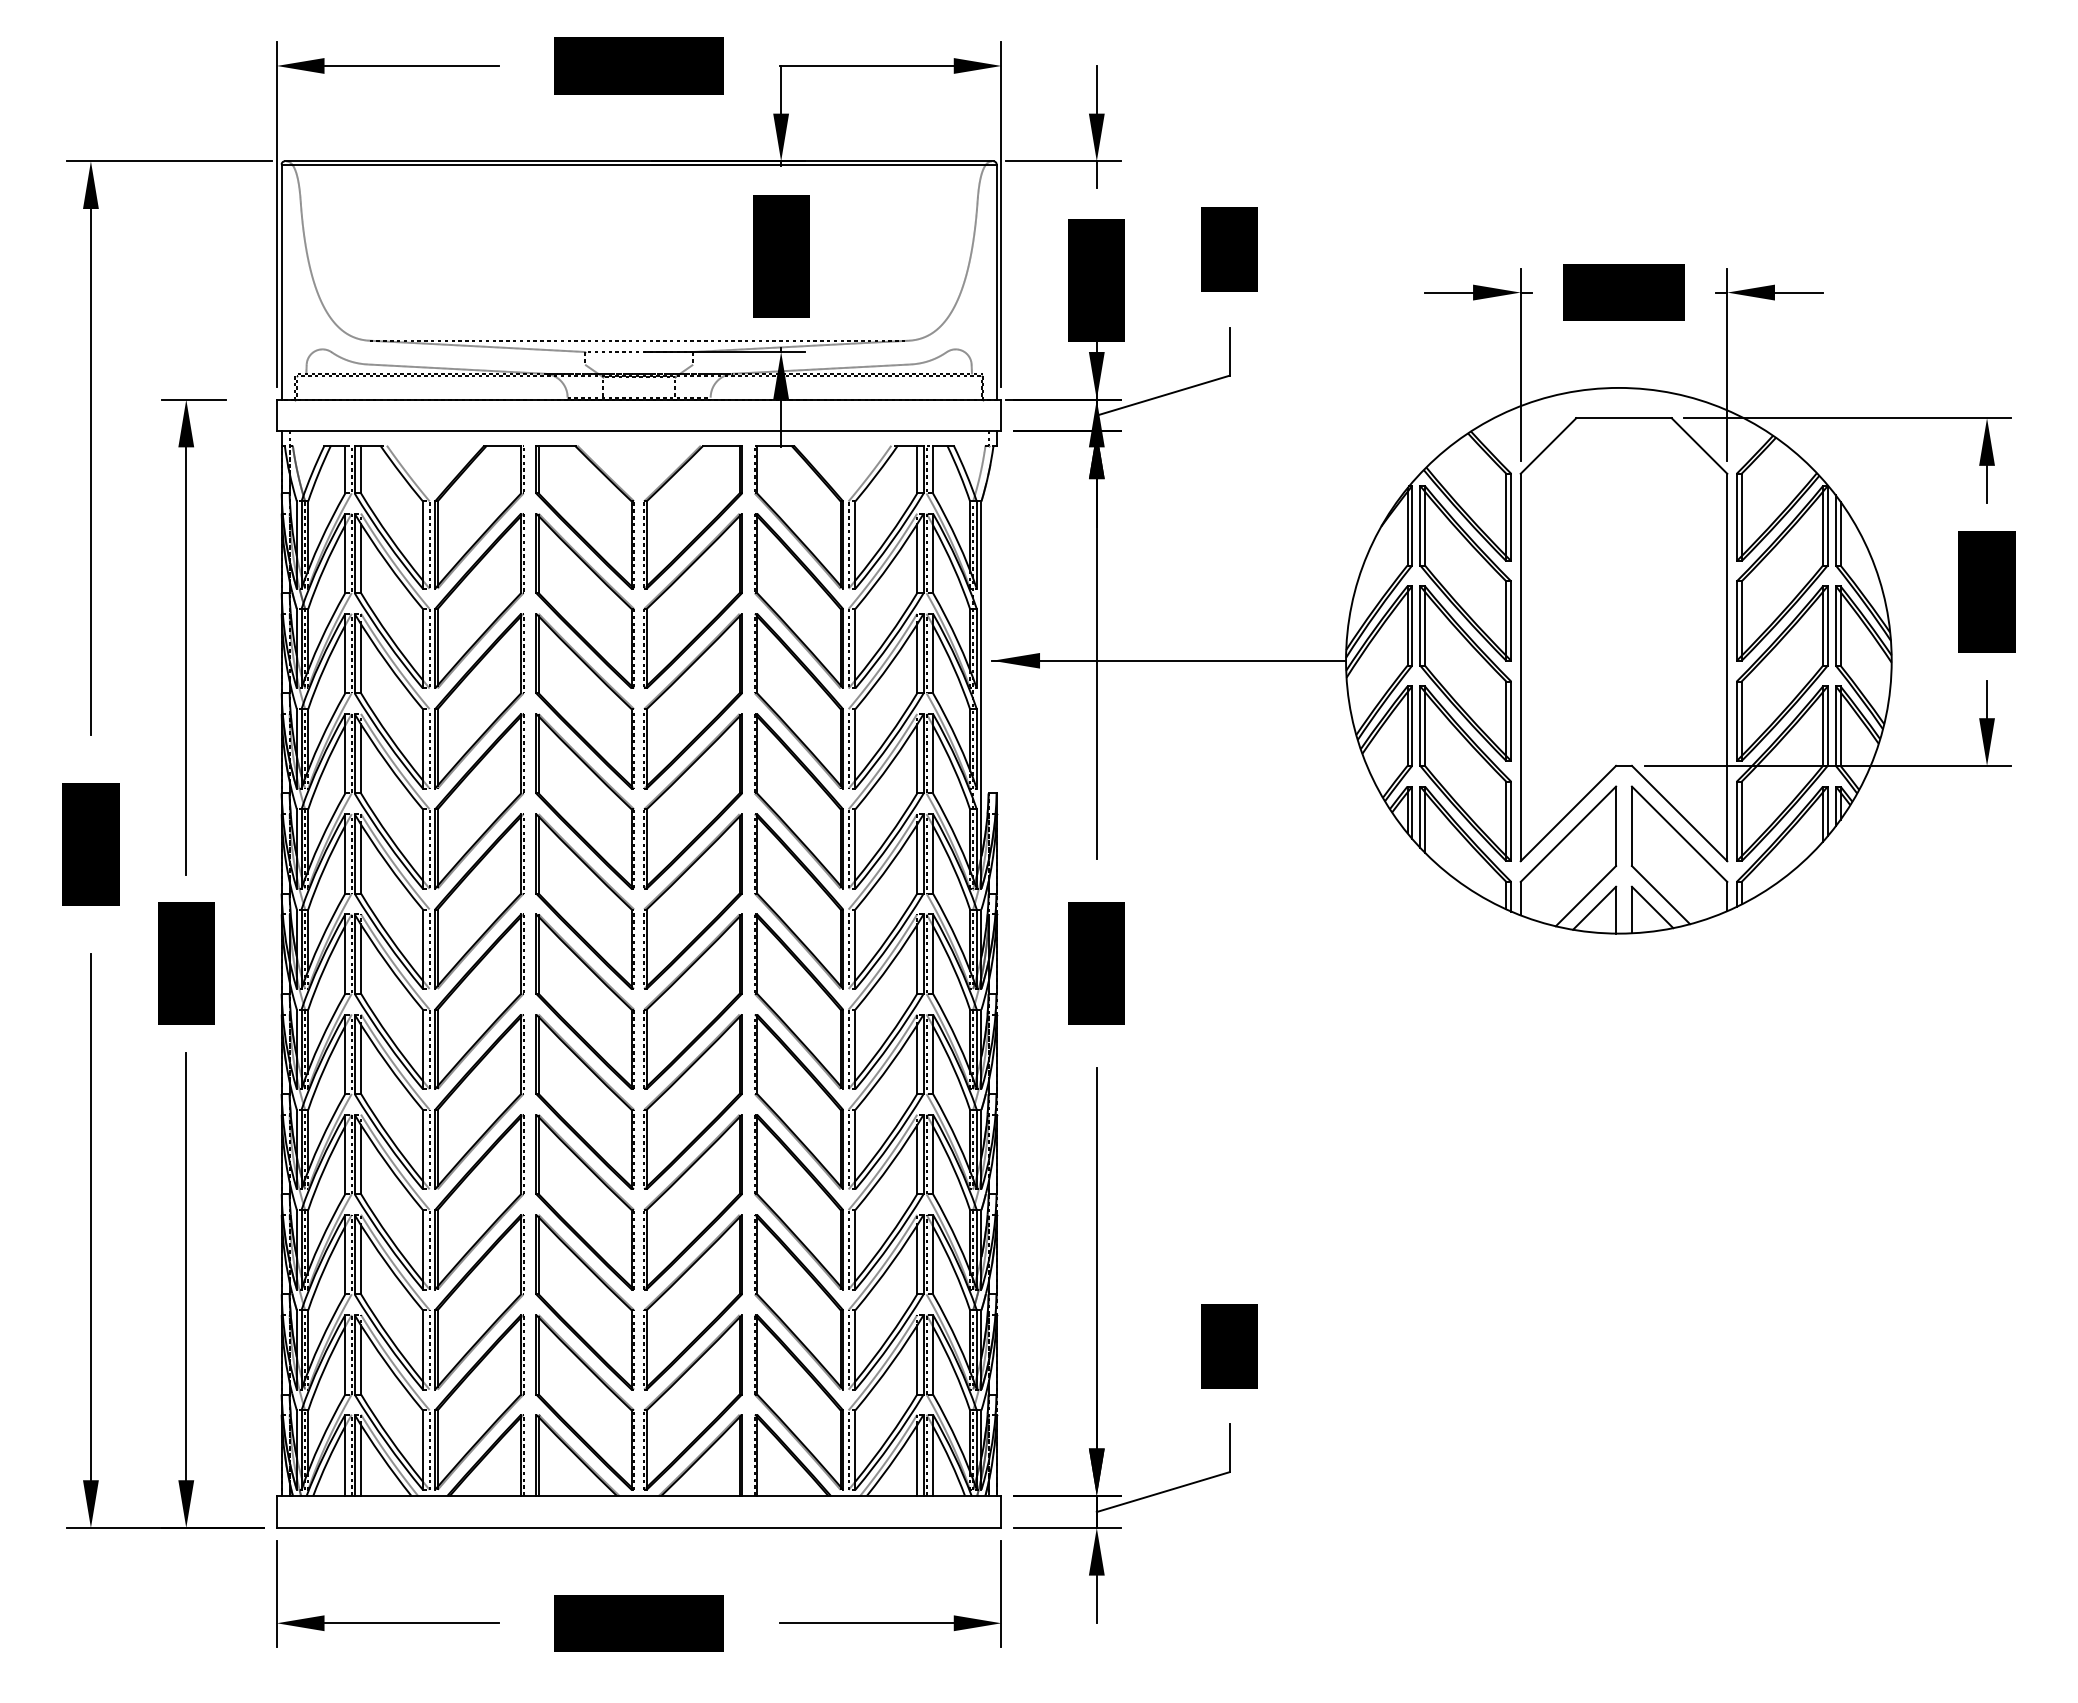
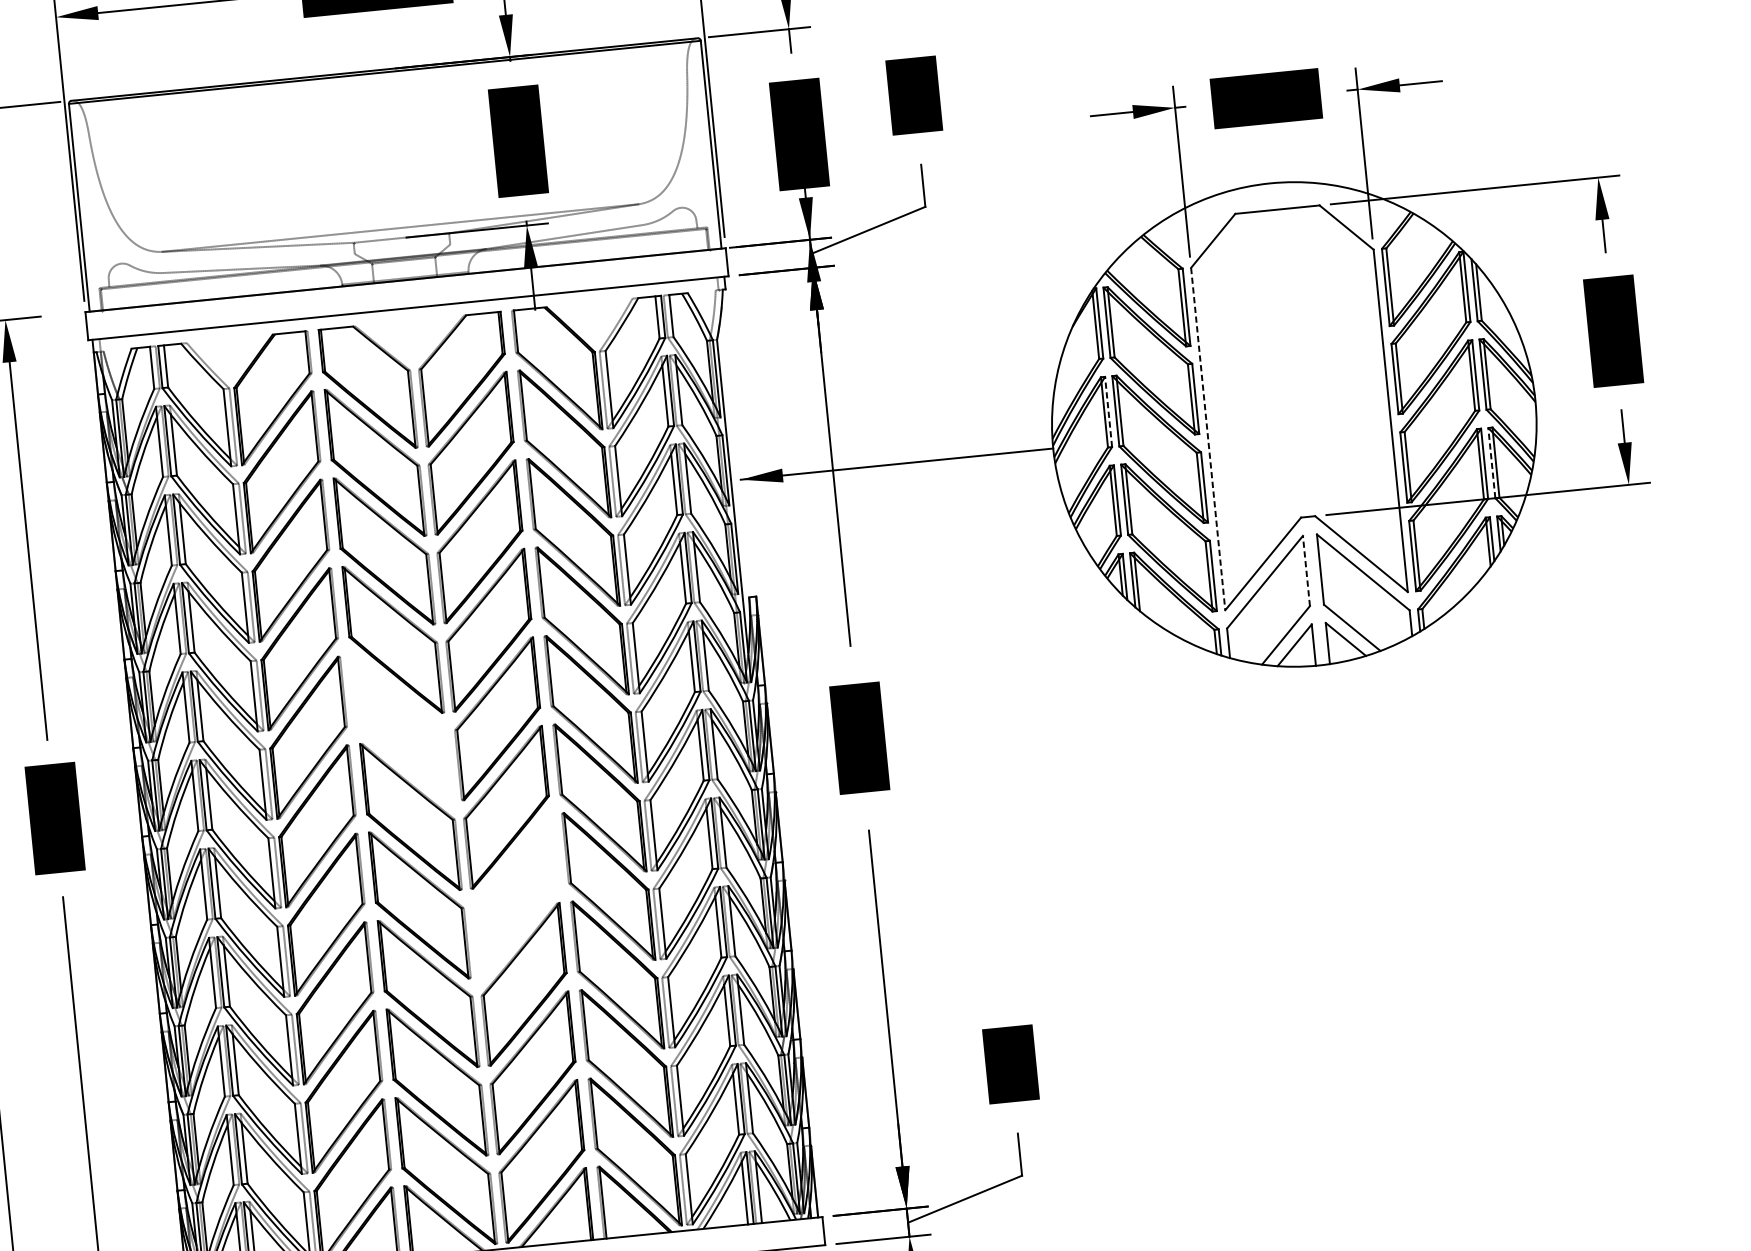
line: (1412, 625) -> (1108, 411), solid -> dashed
line: (1520, 667) -> (1207, 439), solid -> dashed
line: (1835, 726) -> (1491, 463), solid -> dashed
line: (1616, 826) -> (1306, 571), solid -> dashed
part: (584, 901) -> (401, 728), removed
part: (692, 1101) -> (514, 895), removed

